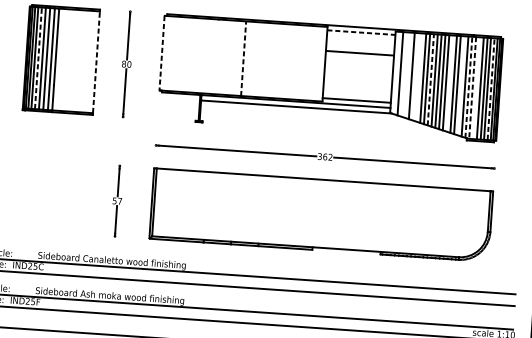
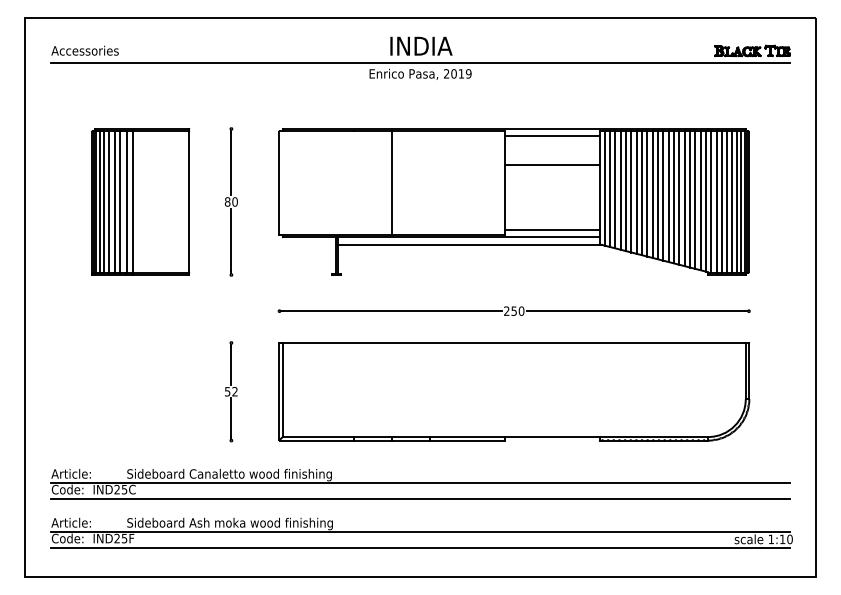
line: (361, 32) -> (552, 136), dashed -> solid
line: (162, 53) -> (279, 183), dashed -> solid
line: (38, 57) -> (108, 201), dashed -> solid
line: (243, 58) -> (392, 183), dashed -> solid
line: (96, 61) -> (189, 201), dashed -> solid
line: (396, 72) -> (604, 188), added
line: (404, 74) -> (615, 189), added
line: (407, 75) -> (620, 190), added
line: (415, 76) -> (631, 191), added
line: (419, 77) -> (636, 192), added
line: (430, 79) -> (652, 194), dashed -> solid
line: (449, 83) -> (679, 197), added
line: (461, 85) -> (695, 199), added
line: (468, 87) -> (705, 201), dashed -> solid
line: (476, 87) -> (716, 201), added
line: (472, 88) -> (711, 202), dashed -> solid
line: (490, 88) -> (736, 201), dashed -> solid
text: (325, 156) -> (514, 310), 362 -> 250
text: (119, 201) -> (234, 391), 57 -> 52

